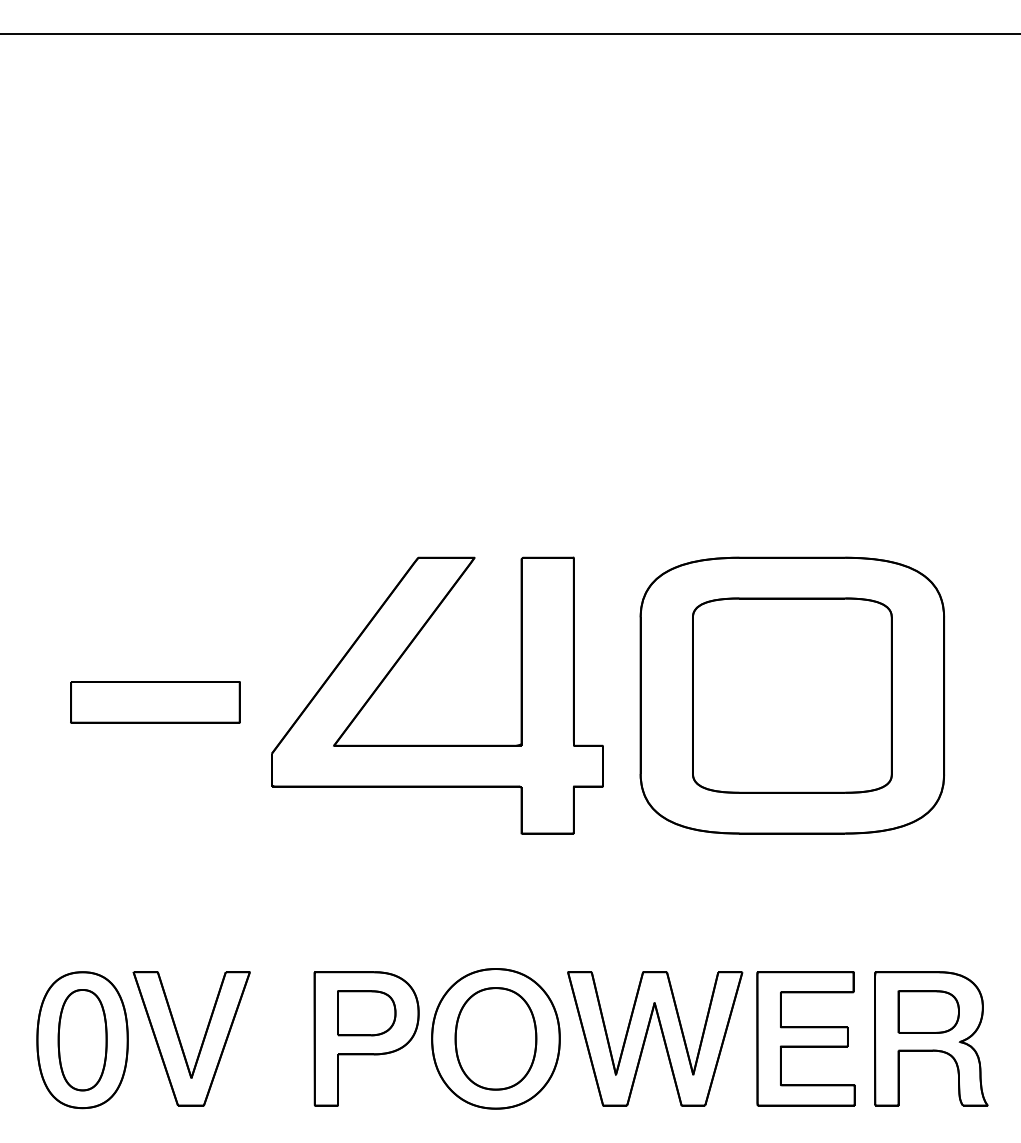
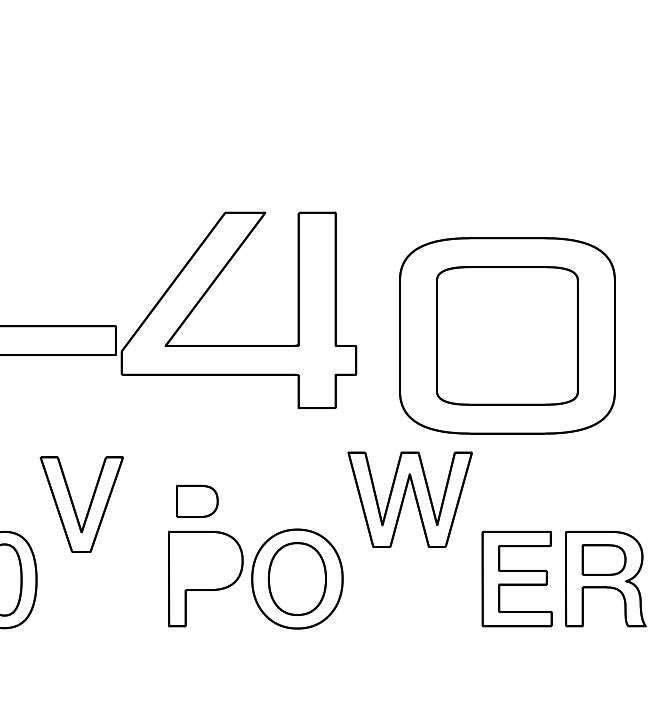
part: (437, 744) -> (239, 345), moved
part: (366, 1013) -> (197, 501), moved
part: (662, 1037) -> (415, 498), moved
part: (181, 1042) -> (74, 507), moved

